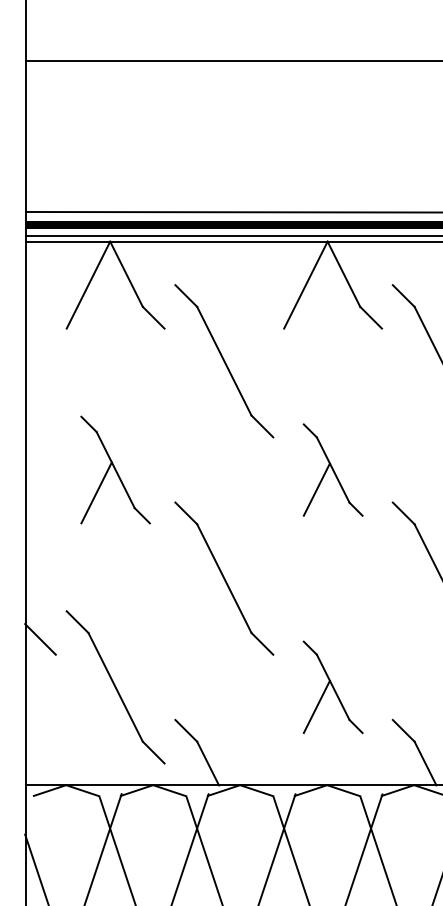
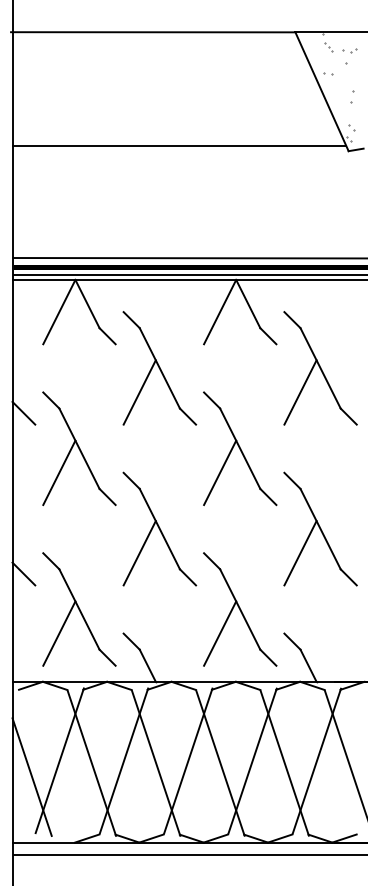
line: (196, 393) -> (139, 392), added
line: (414, 393) -> (300, 392), added
line: (39, 420) -> (23, 412), added
part: (115, 469) -> (79, 448), size x1.43
part: (333, 469) -> (240, 448), size x1.67
line: (196, 611) -> (139, 553), added
line: (414, 611) -> (300, 553), added
part: (333, 687) -> (240, 609), size x1.67
line: (88, 719) -> (59, 633), added

